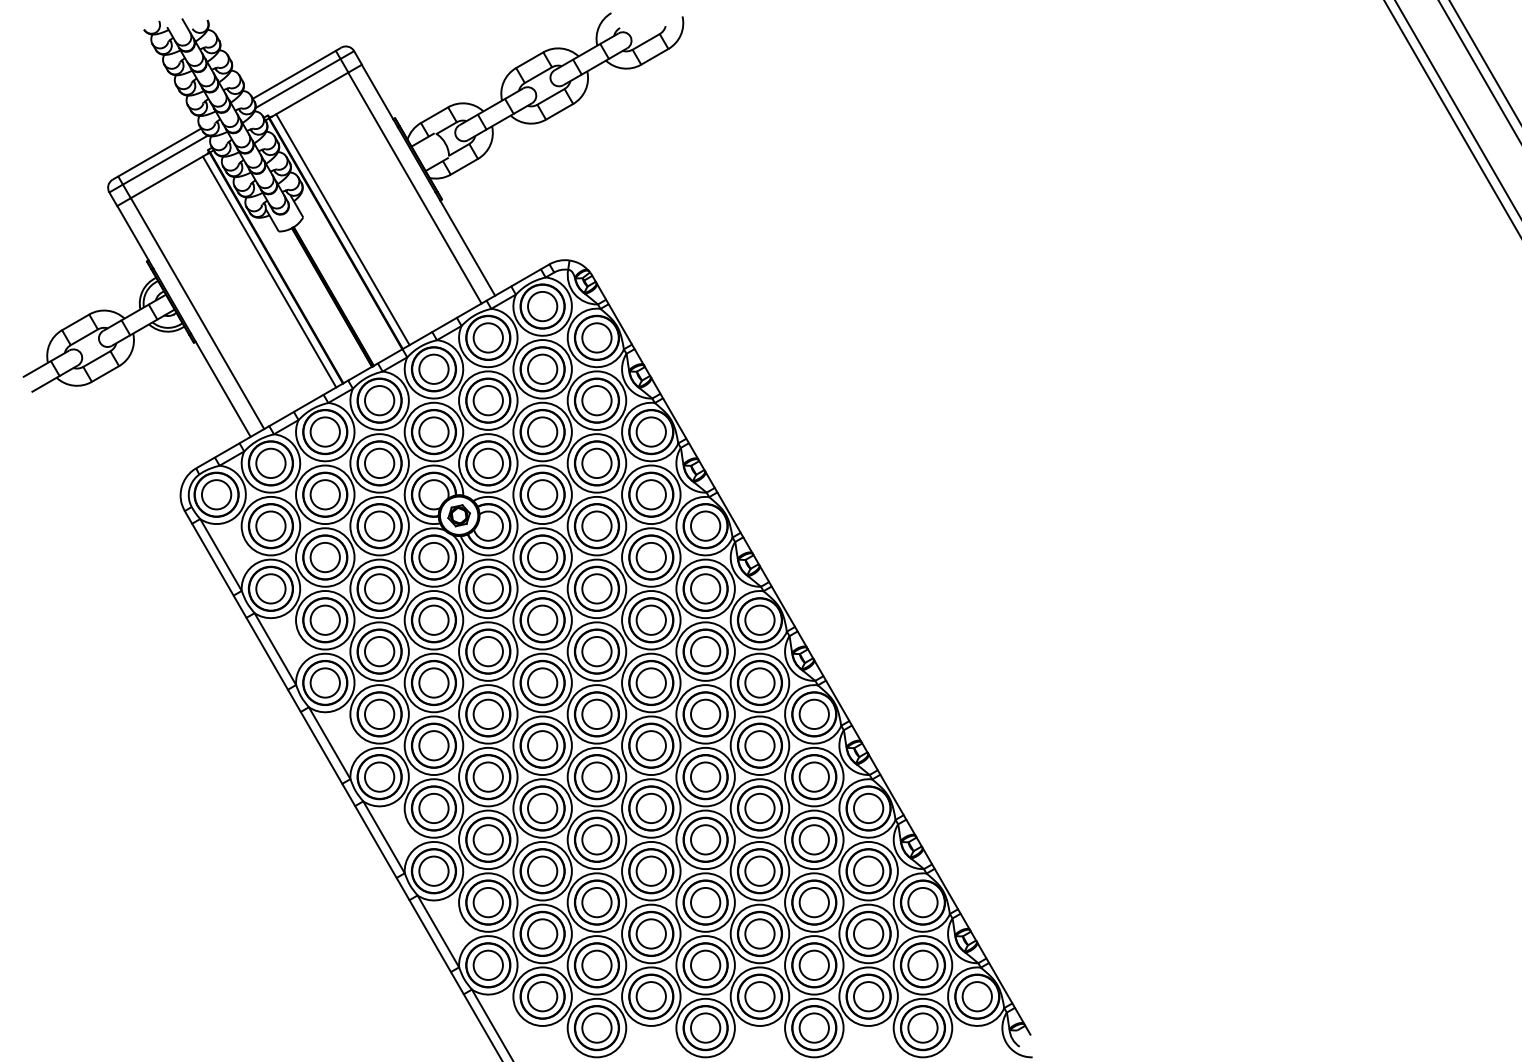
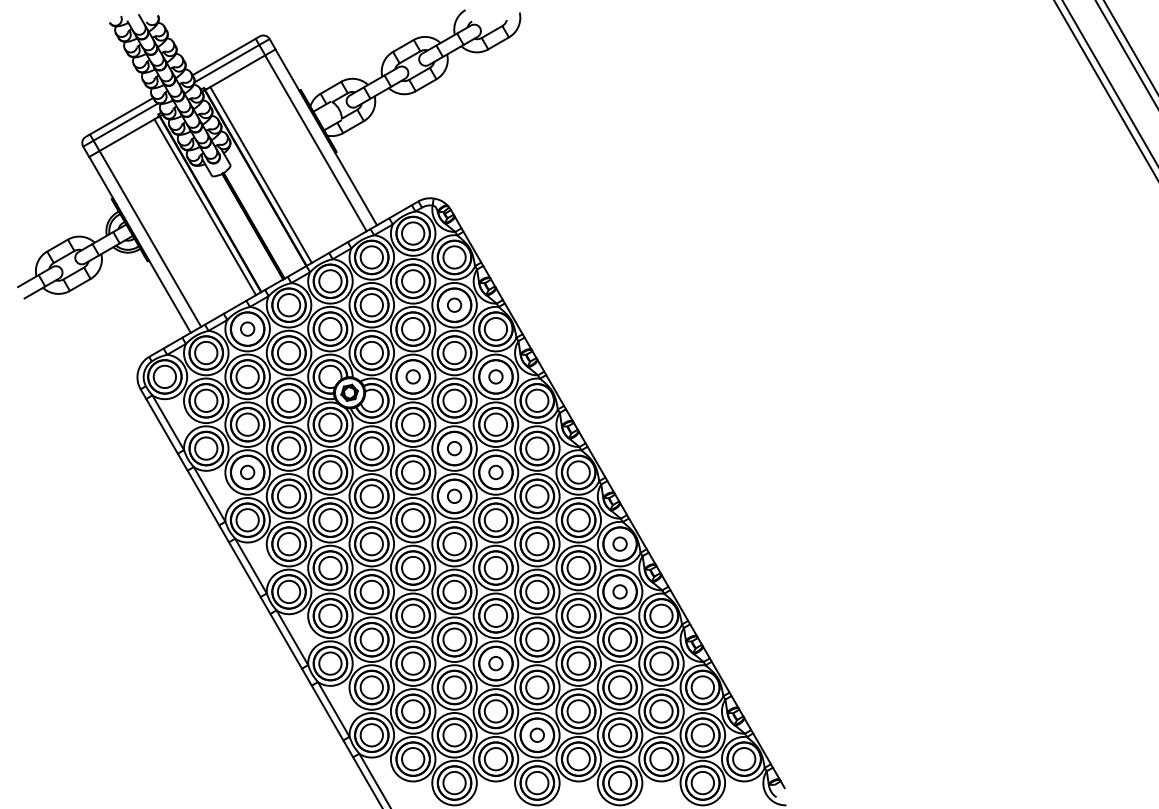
circle: (596, 400) -> (454, 305), size x0.6
circle: (324, 431) -> (247, 328), size x0.6
circle: (542, 494) -> (413, 376), size x0.6
circle: (650, 494) -> (495, 376), size x0.6
circle: (596, 588) -> (454, 448), size x0.6
circle: (324, 619) -> (247, 471), size x0.6
circle: (650, 619) -> (495, 471), size x0.6
circle: (596, 651) -> (454, 496), size x0.6
circle: (813, 714) -> (619, 544), size x0.6
circle: (813, 776) -> (619, 591), size x0.6
circle: (650, 870) -> (495, 663), size x0.6
circle: (705, 964) -> (537, 734), size x0.6

